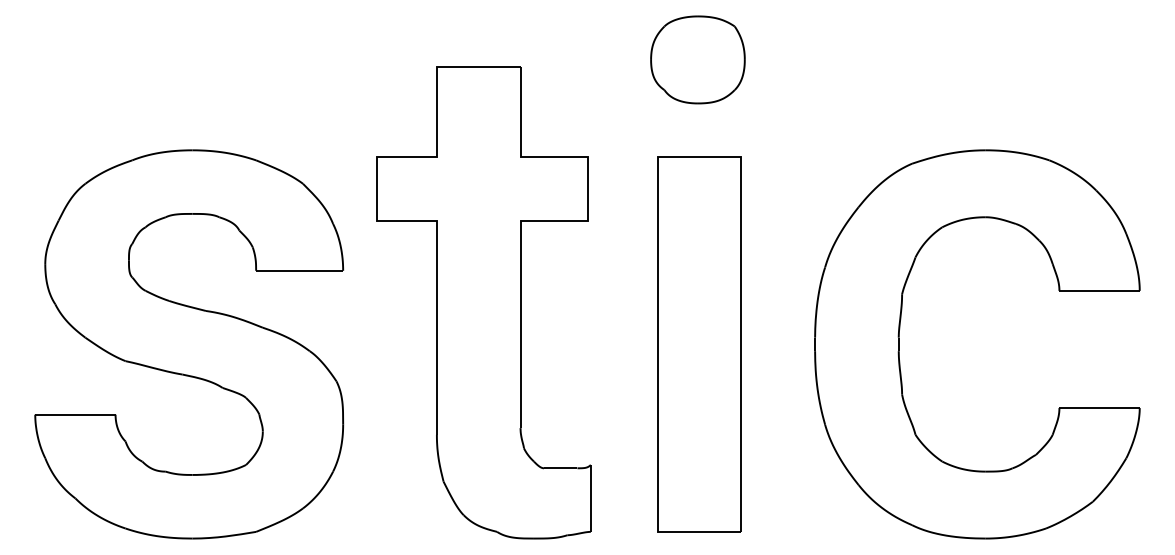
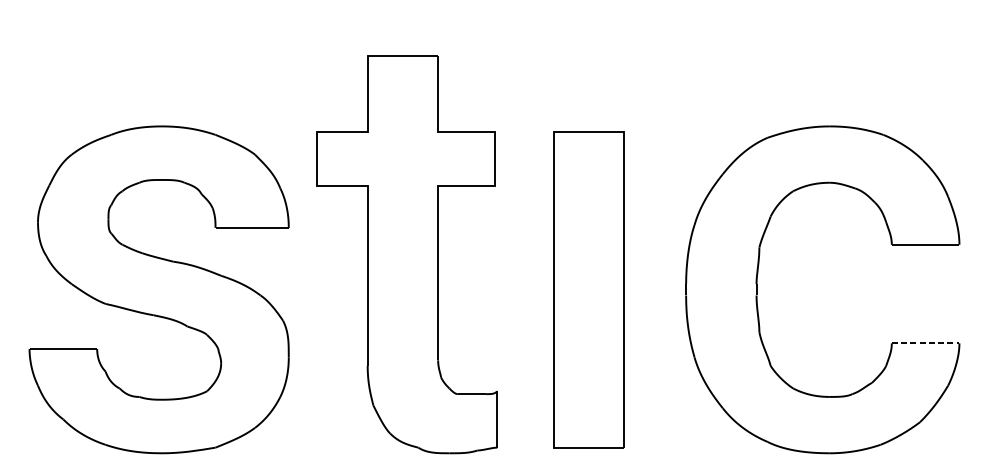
part: (697, 59) -> (587, 49), removed
line: (1100, 408) -> (926, 343), solid -> dashed

